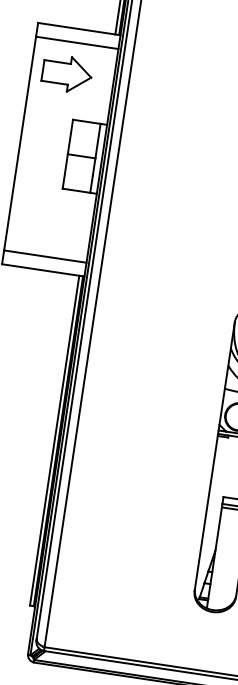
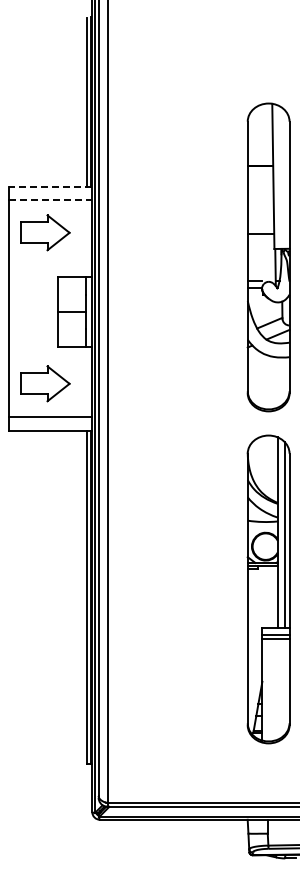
line: (79, 29) -> (50, 186), solid -> dashed
line: (77, 42) -> (50, 200), solid -> dashed
part: (45, 223) -> (45, 383), added

